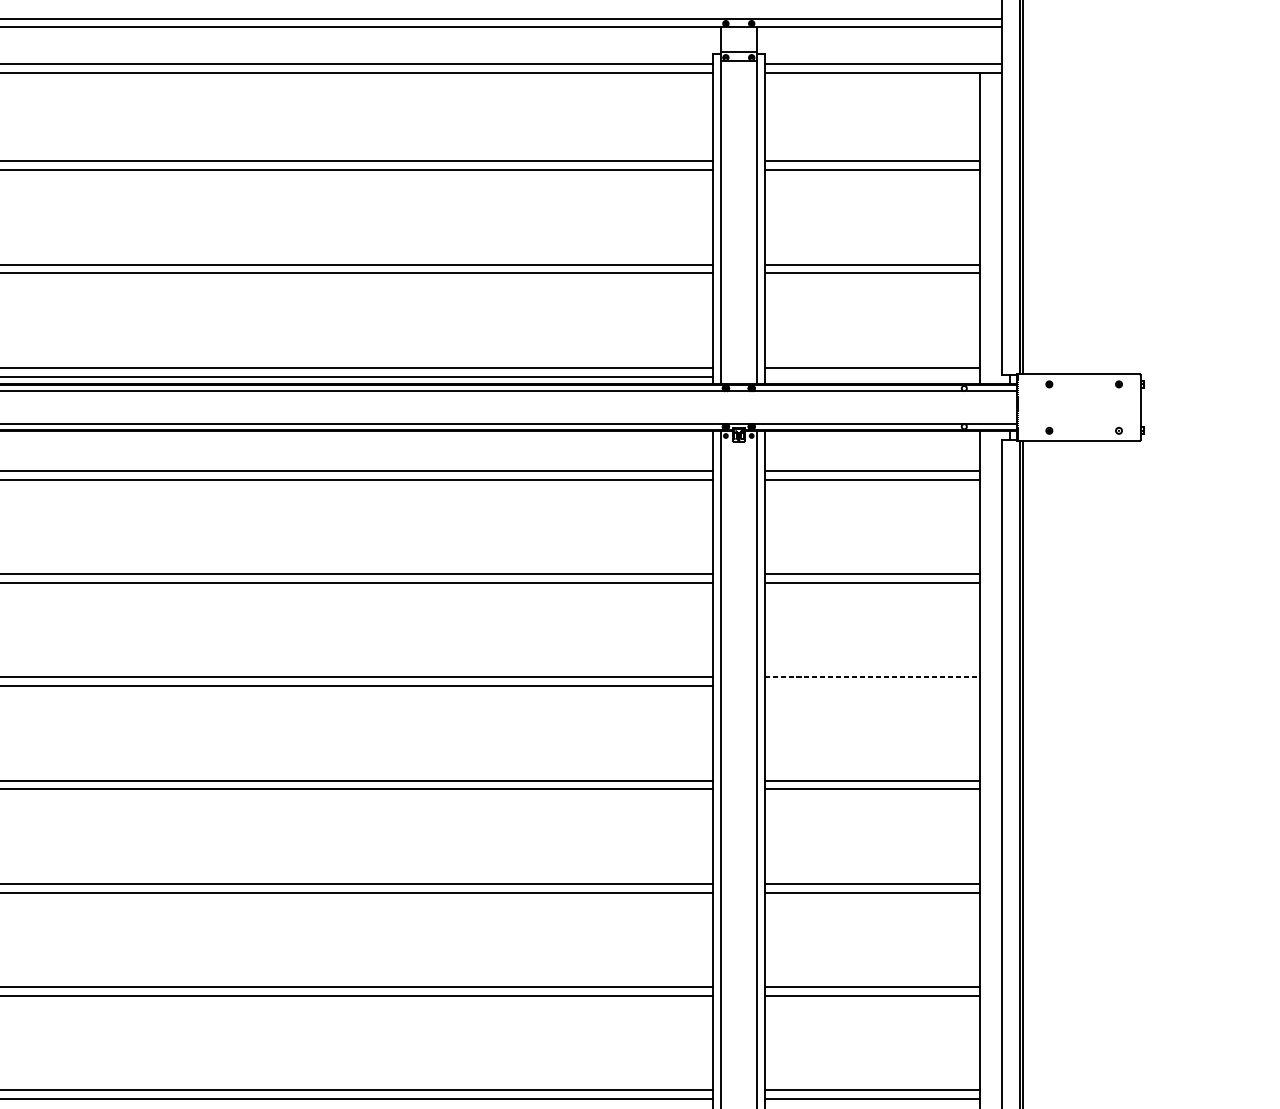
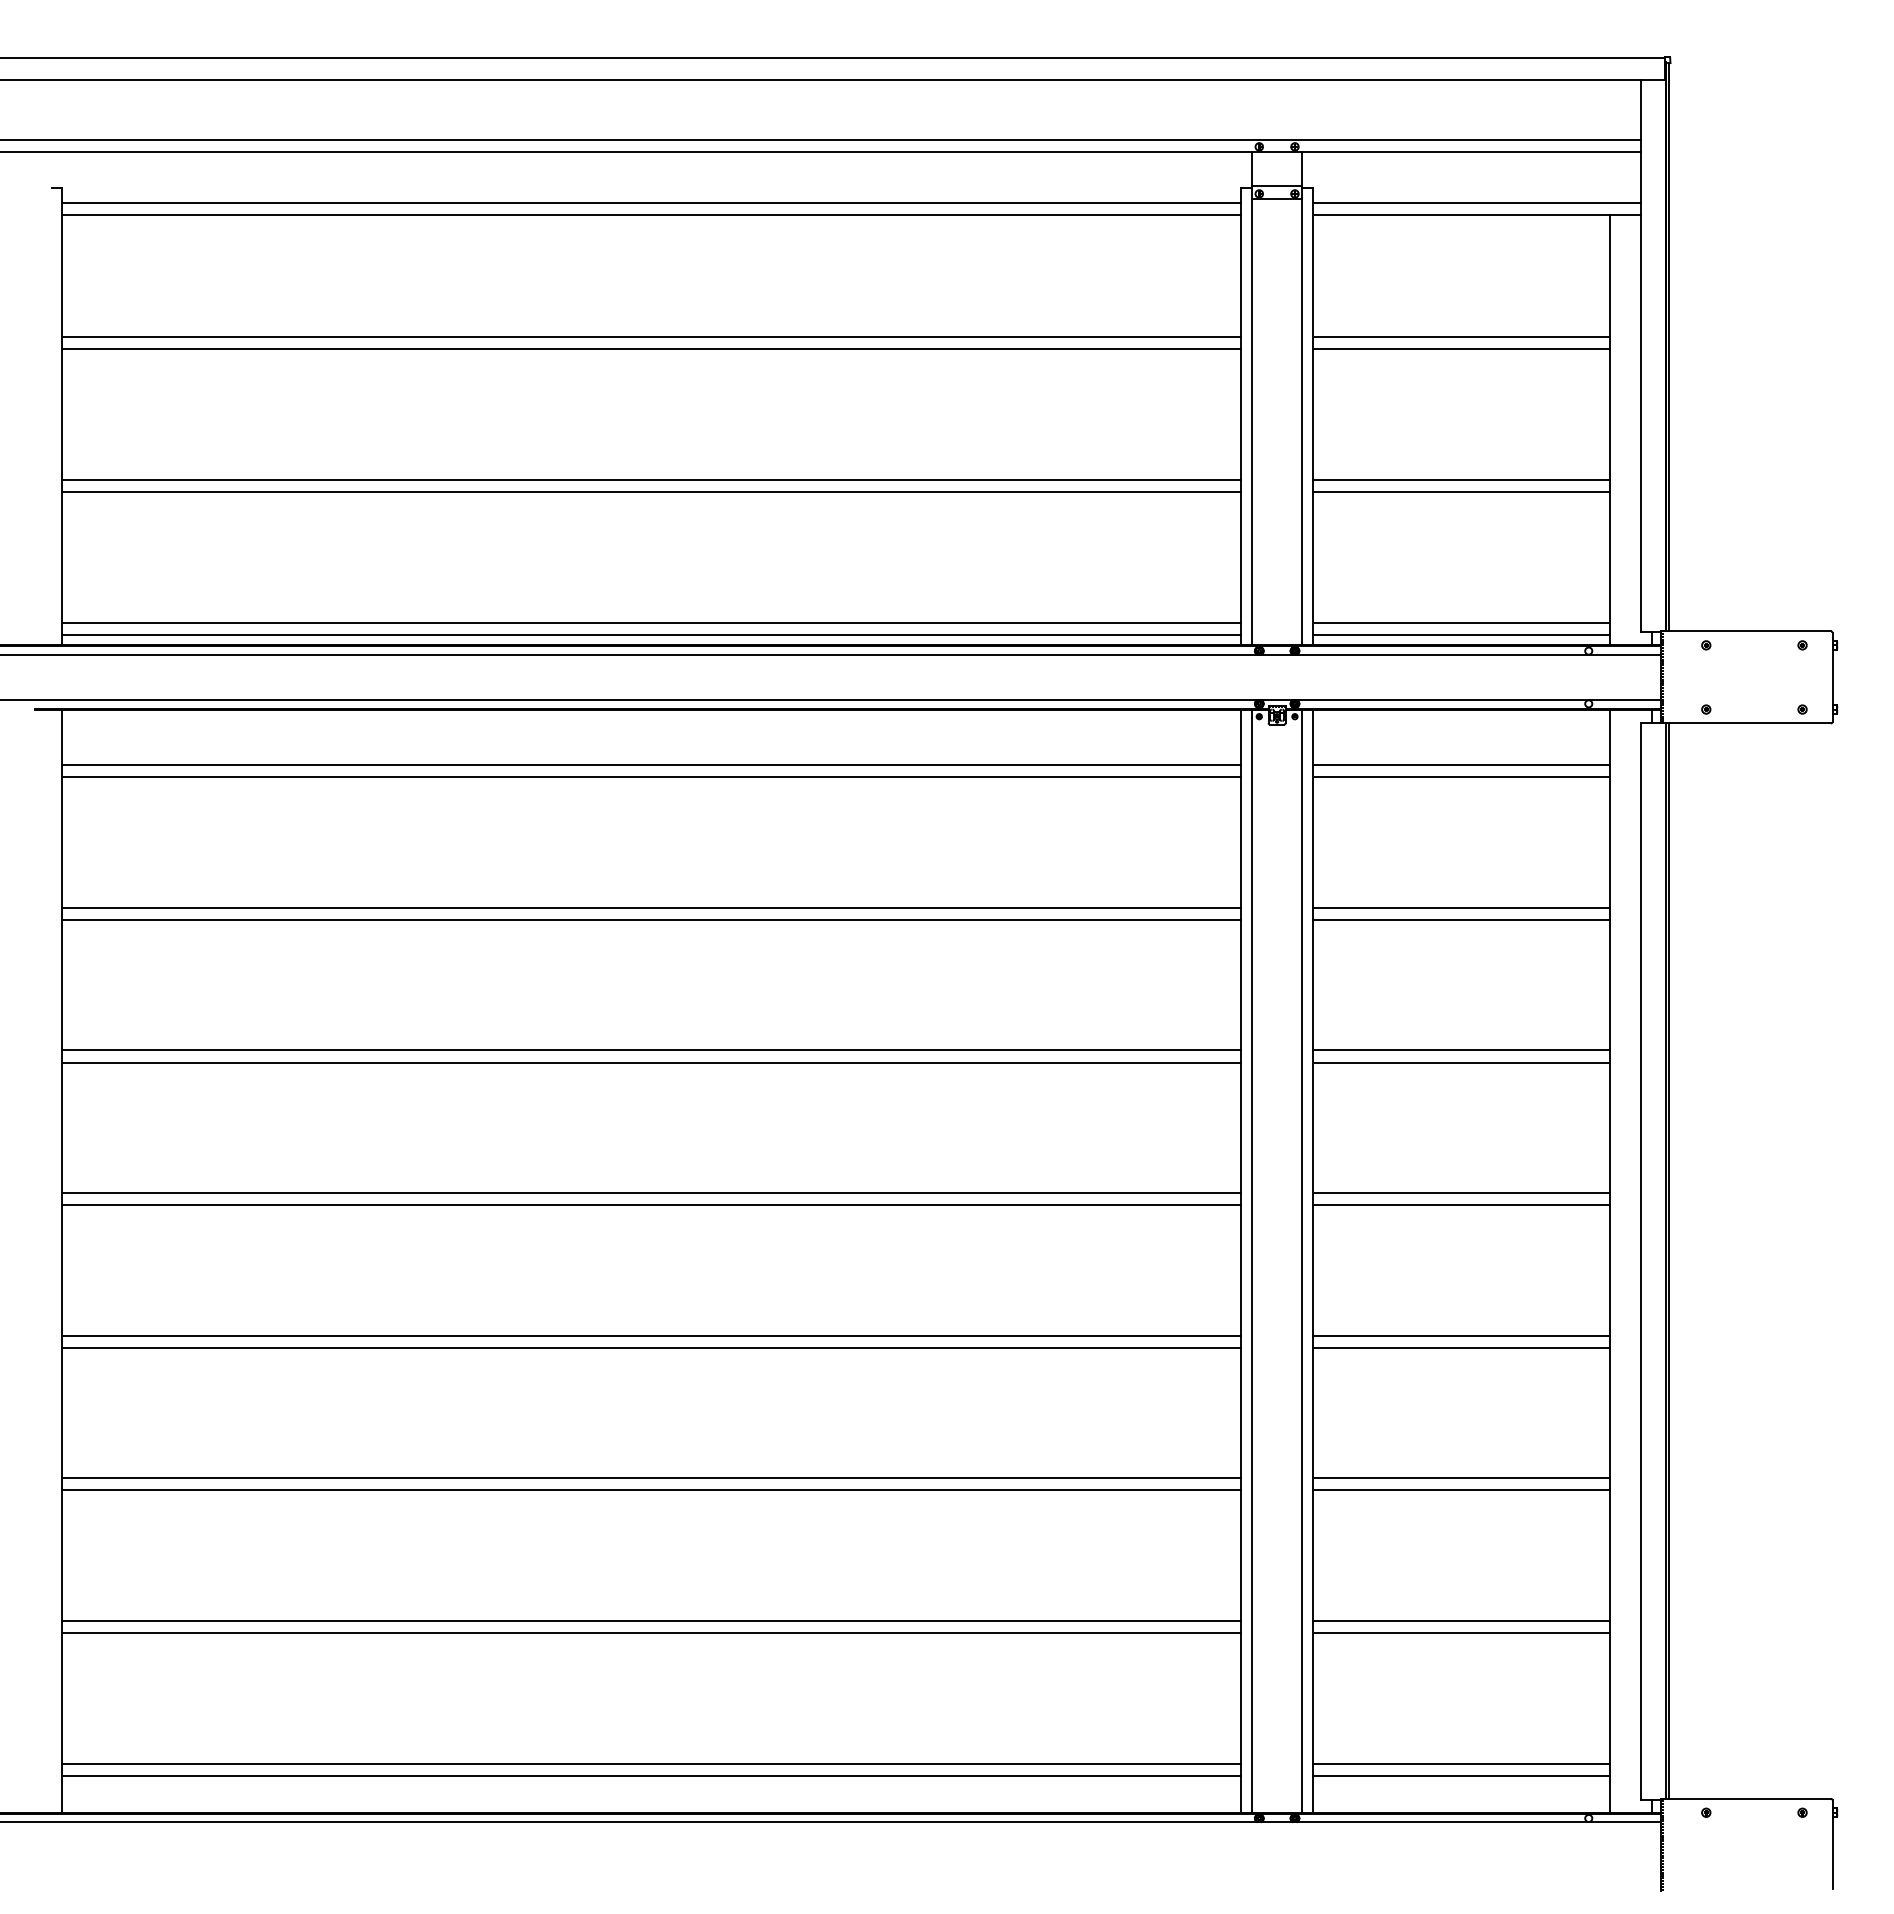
line: (872, 376) -> (1461, 634), added
line: (872, 677) -> (1461, 1050), dashed -> solid
line: (872, 686) -> (1461, 1062), added

